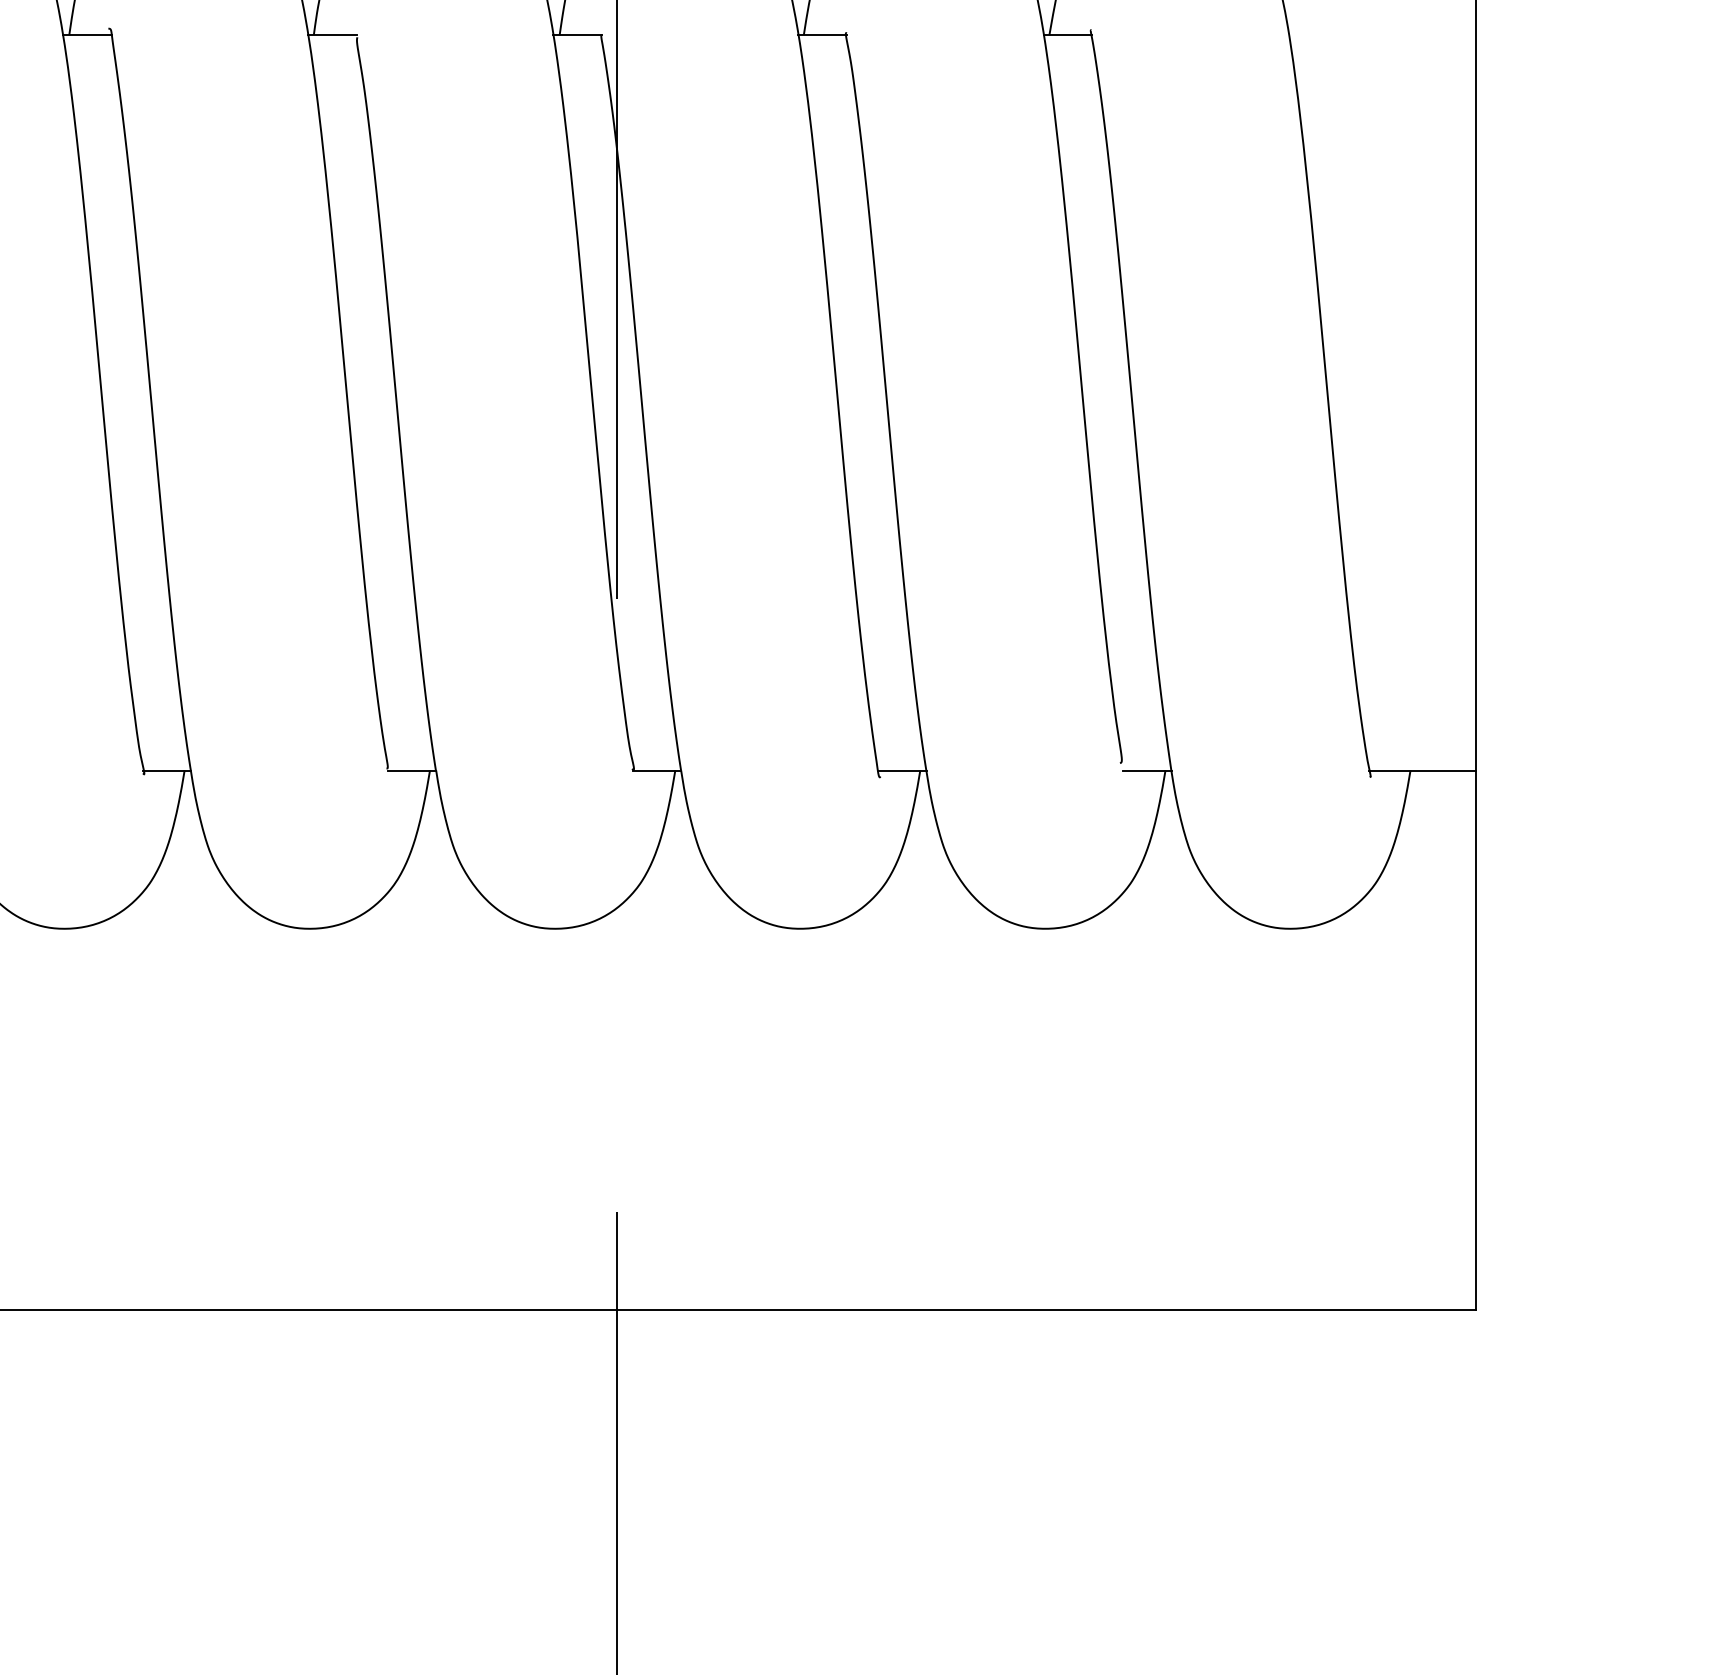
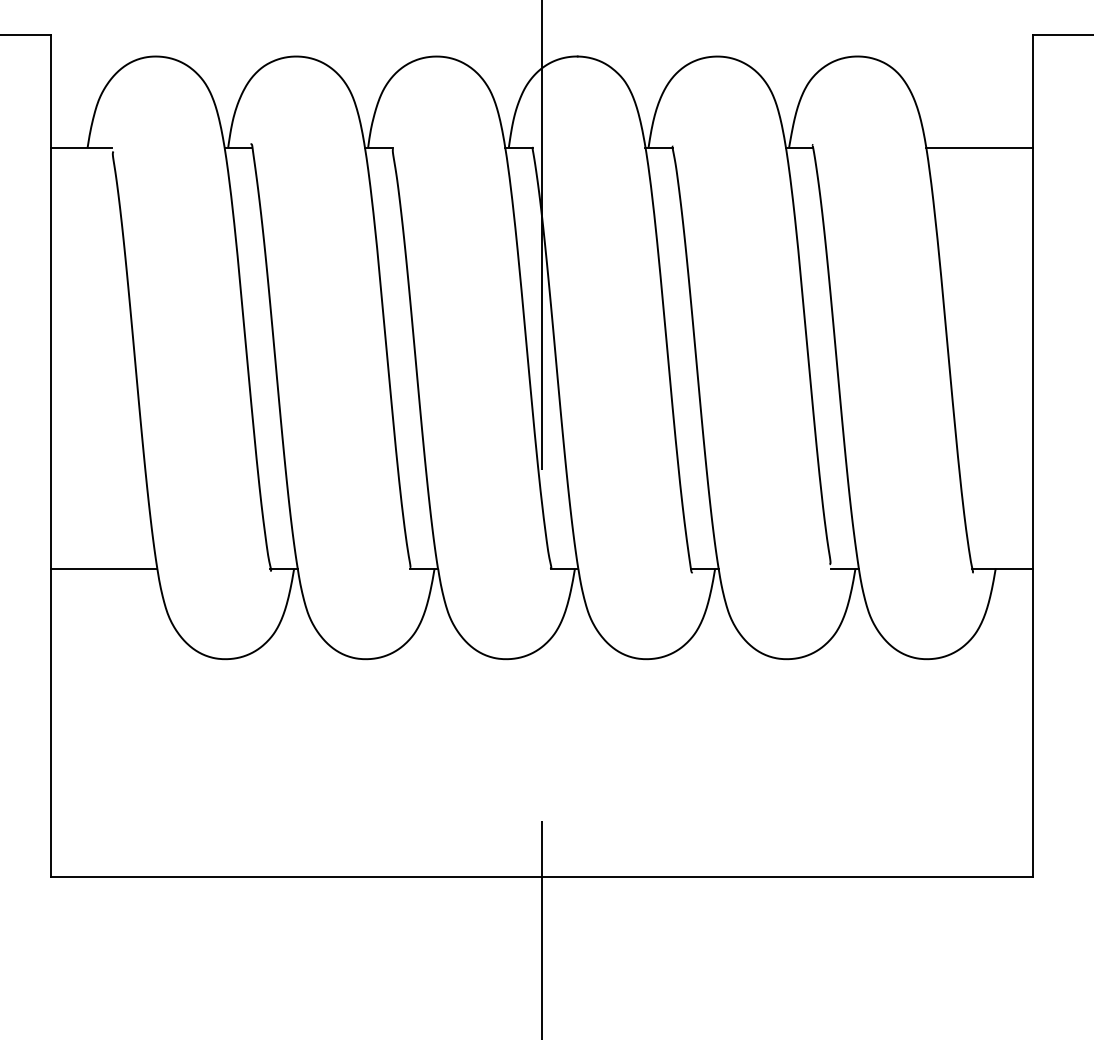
line: (1382, 34) -> (979, 147), added

